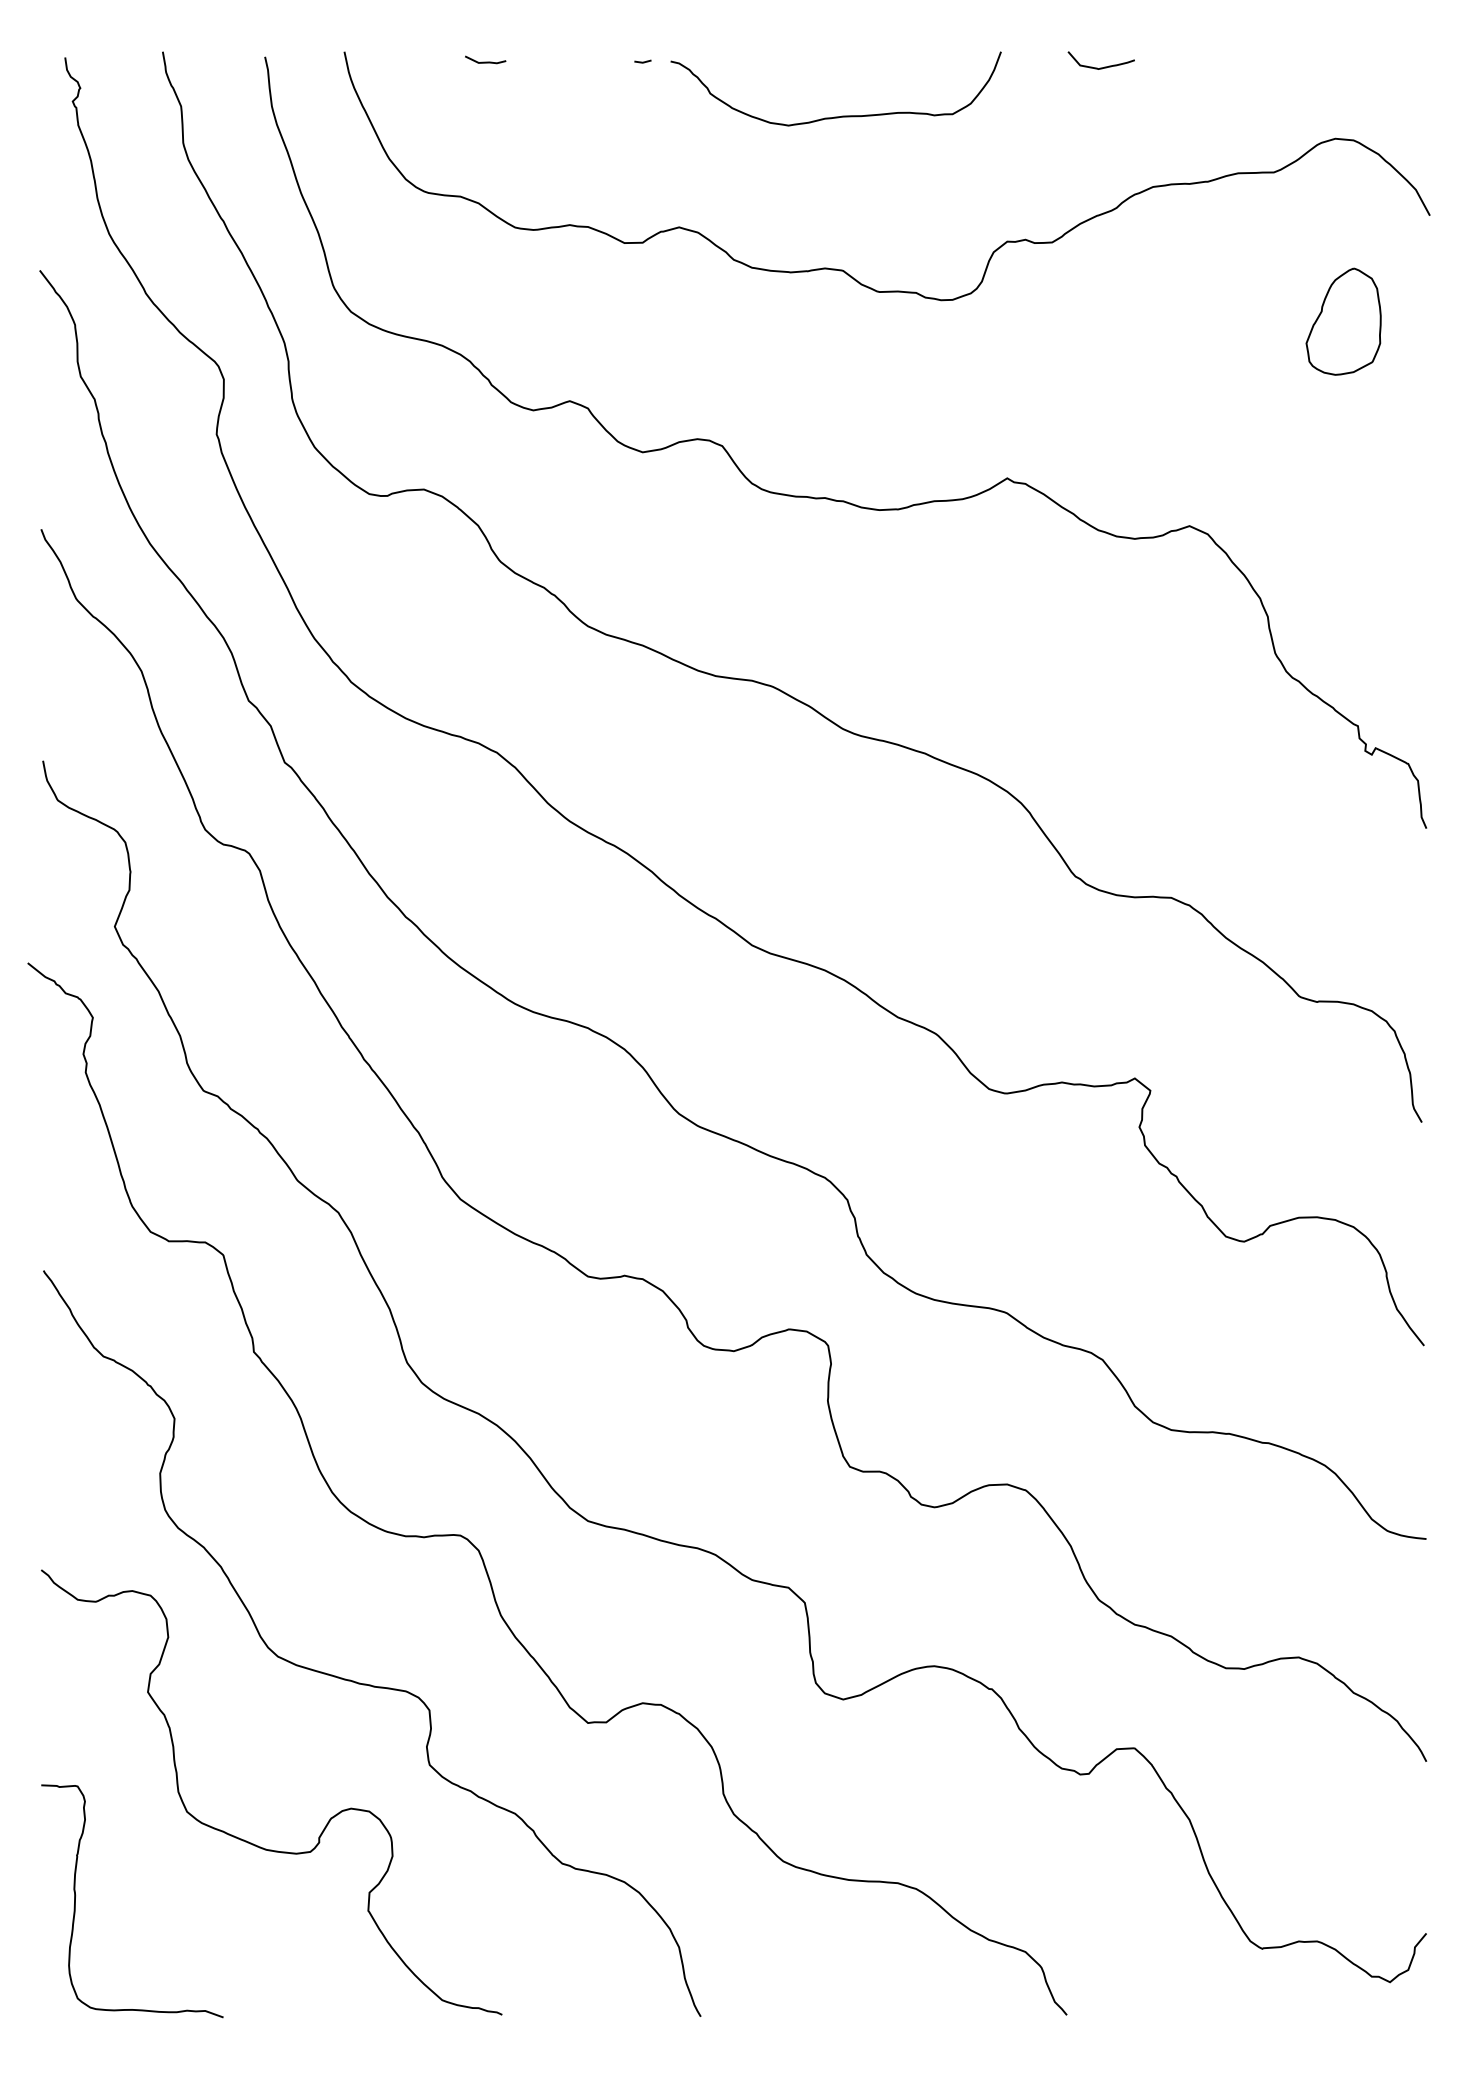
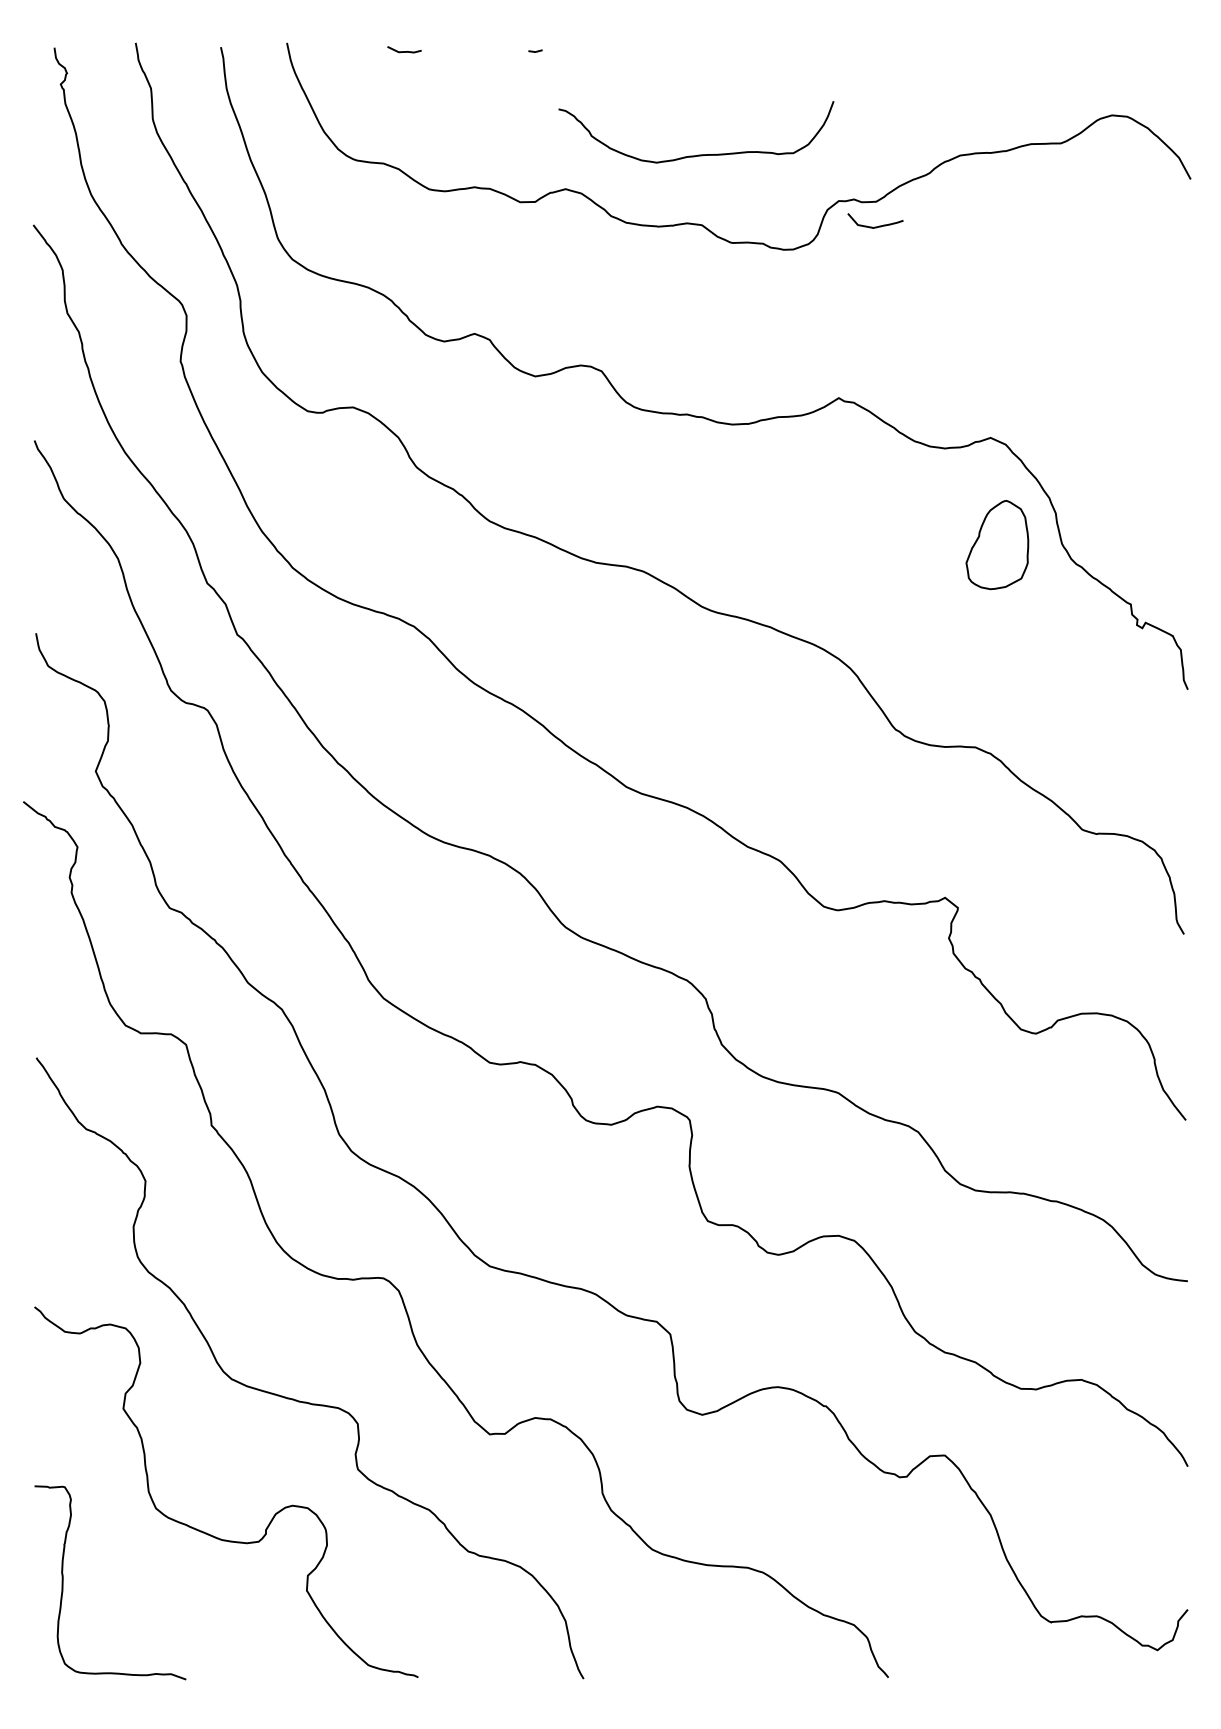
curve: (1100, 67) -> (874, 226), moved
curve: (841, 115) -> (700, 154), moved
part: (1343, 321) -> (997, 544), moved

